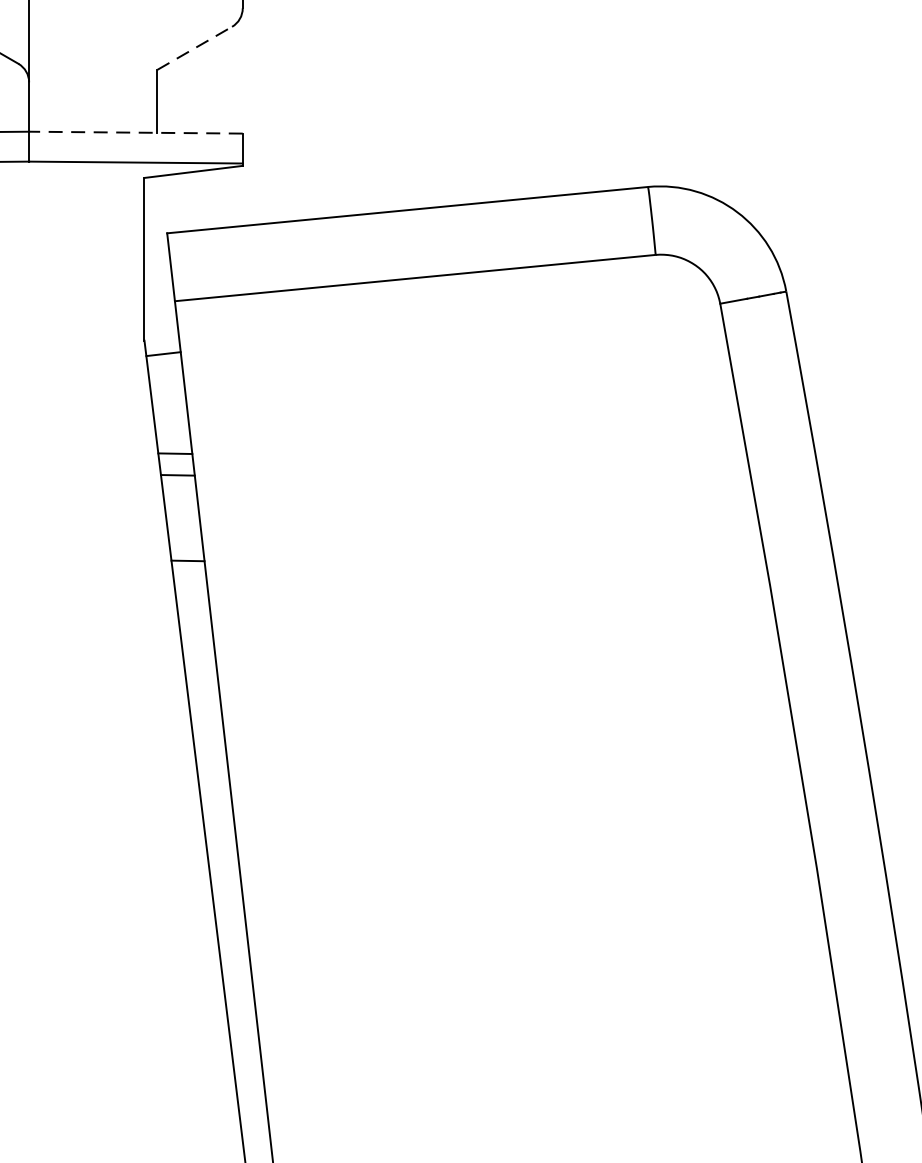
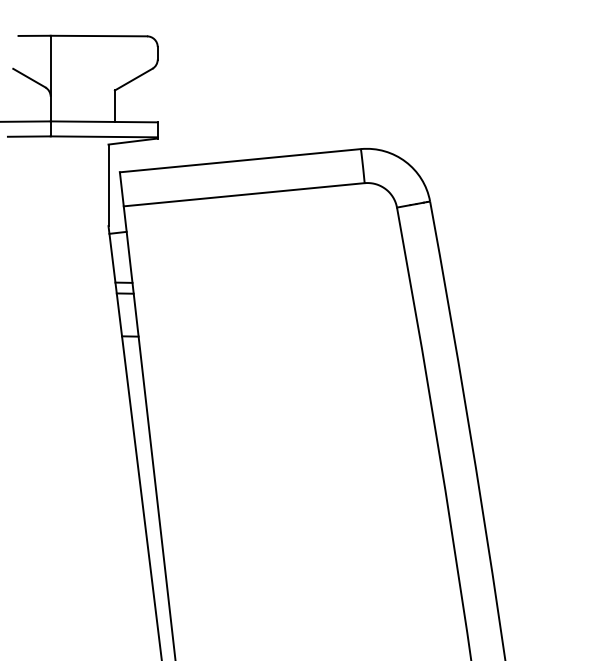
line: (194, 48) -> (133, 79), dashed -> solid
line: (136, 131) -> (104, 121), dashed -> solid

